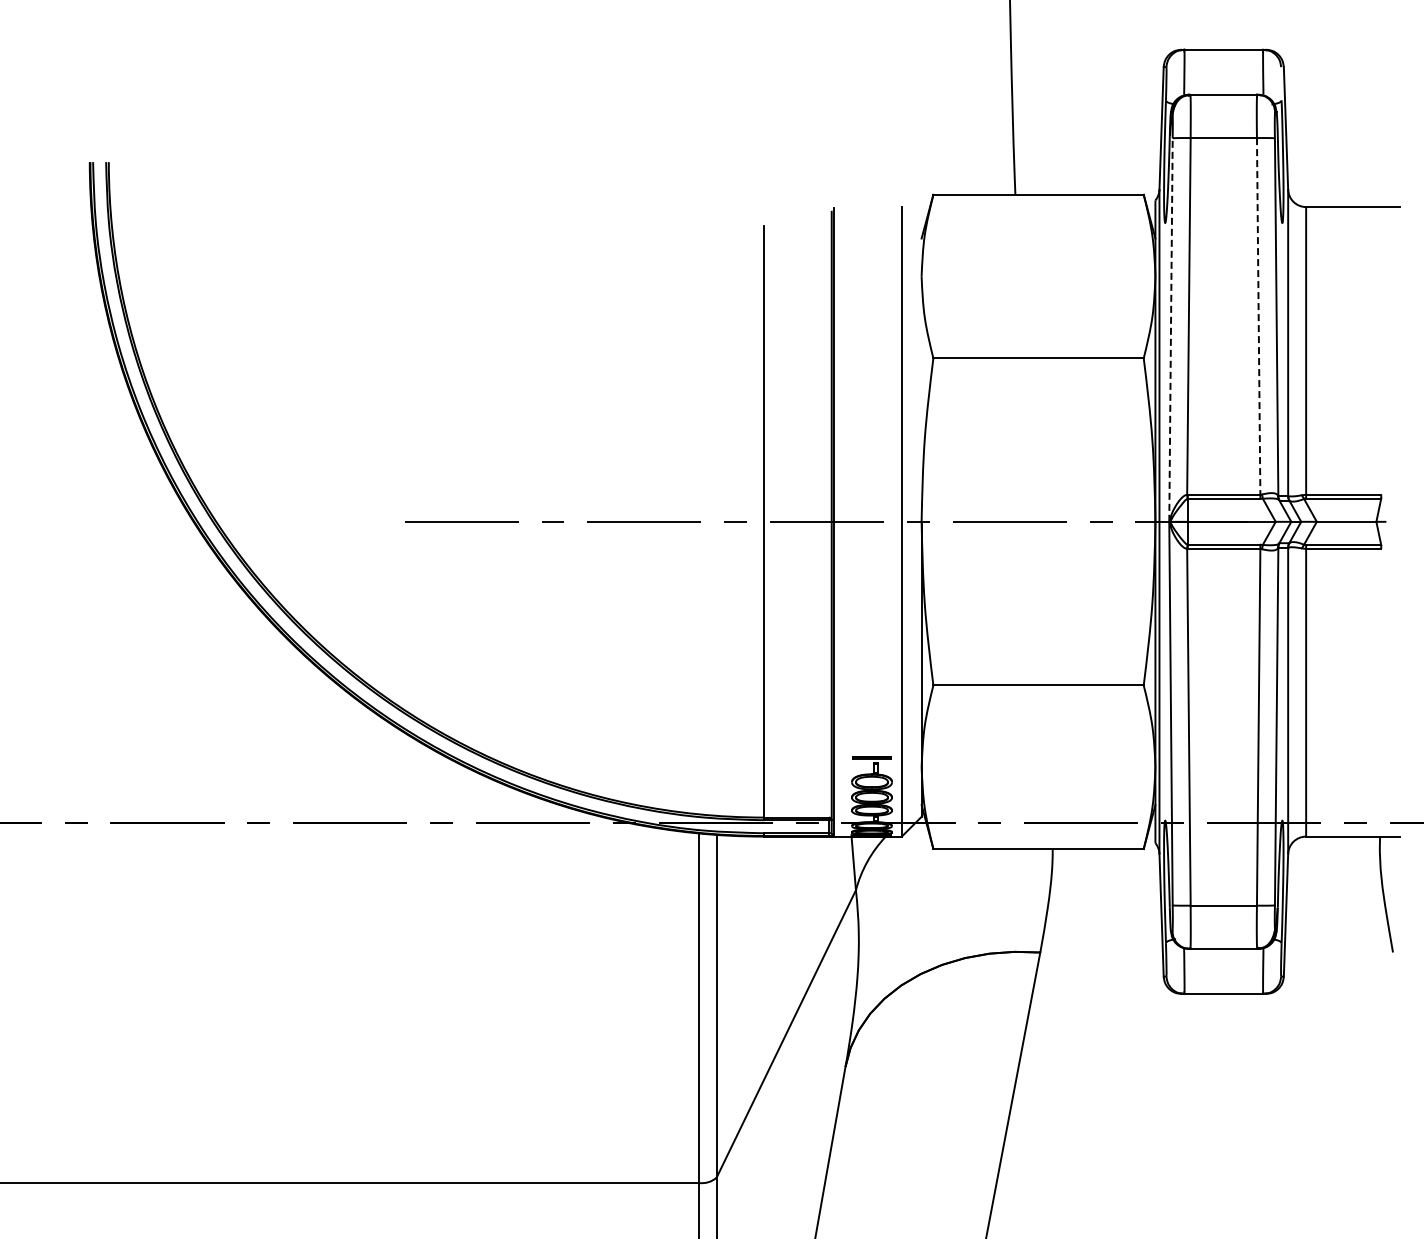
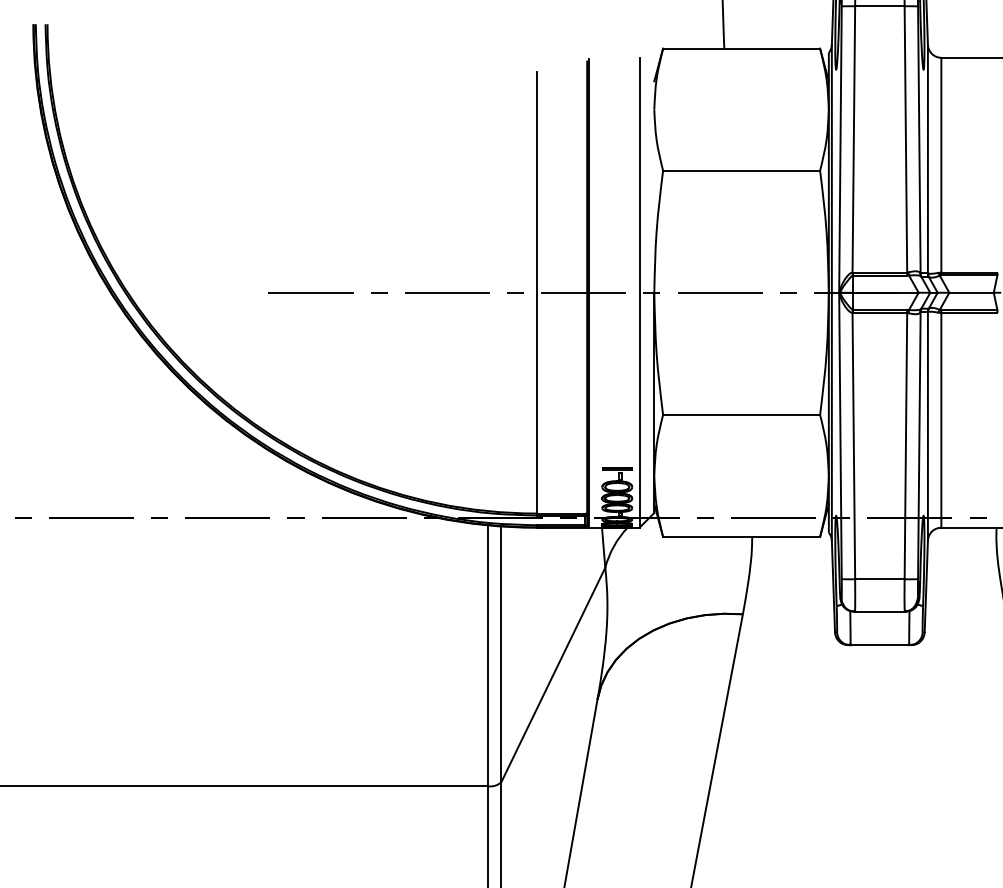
line: (1258, 316) -> (905, 139), dashed -> solid
line: (1170, 330) -> (840, 149), dashed -> solid

